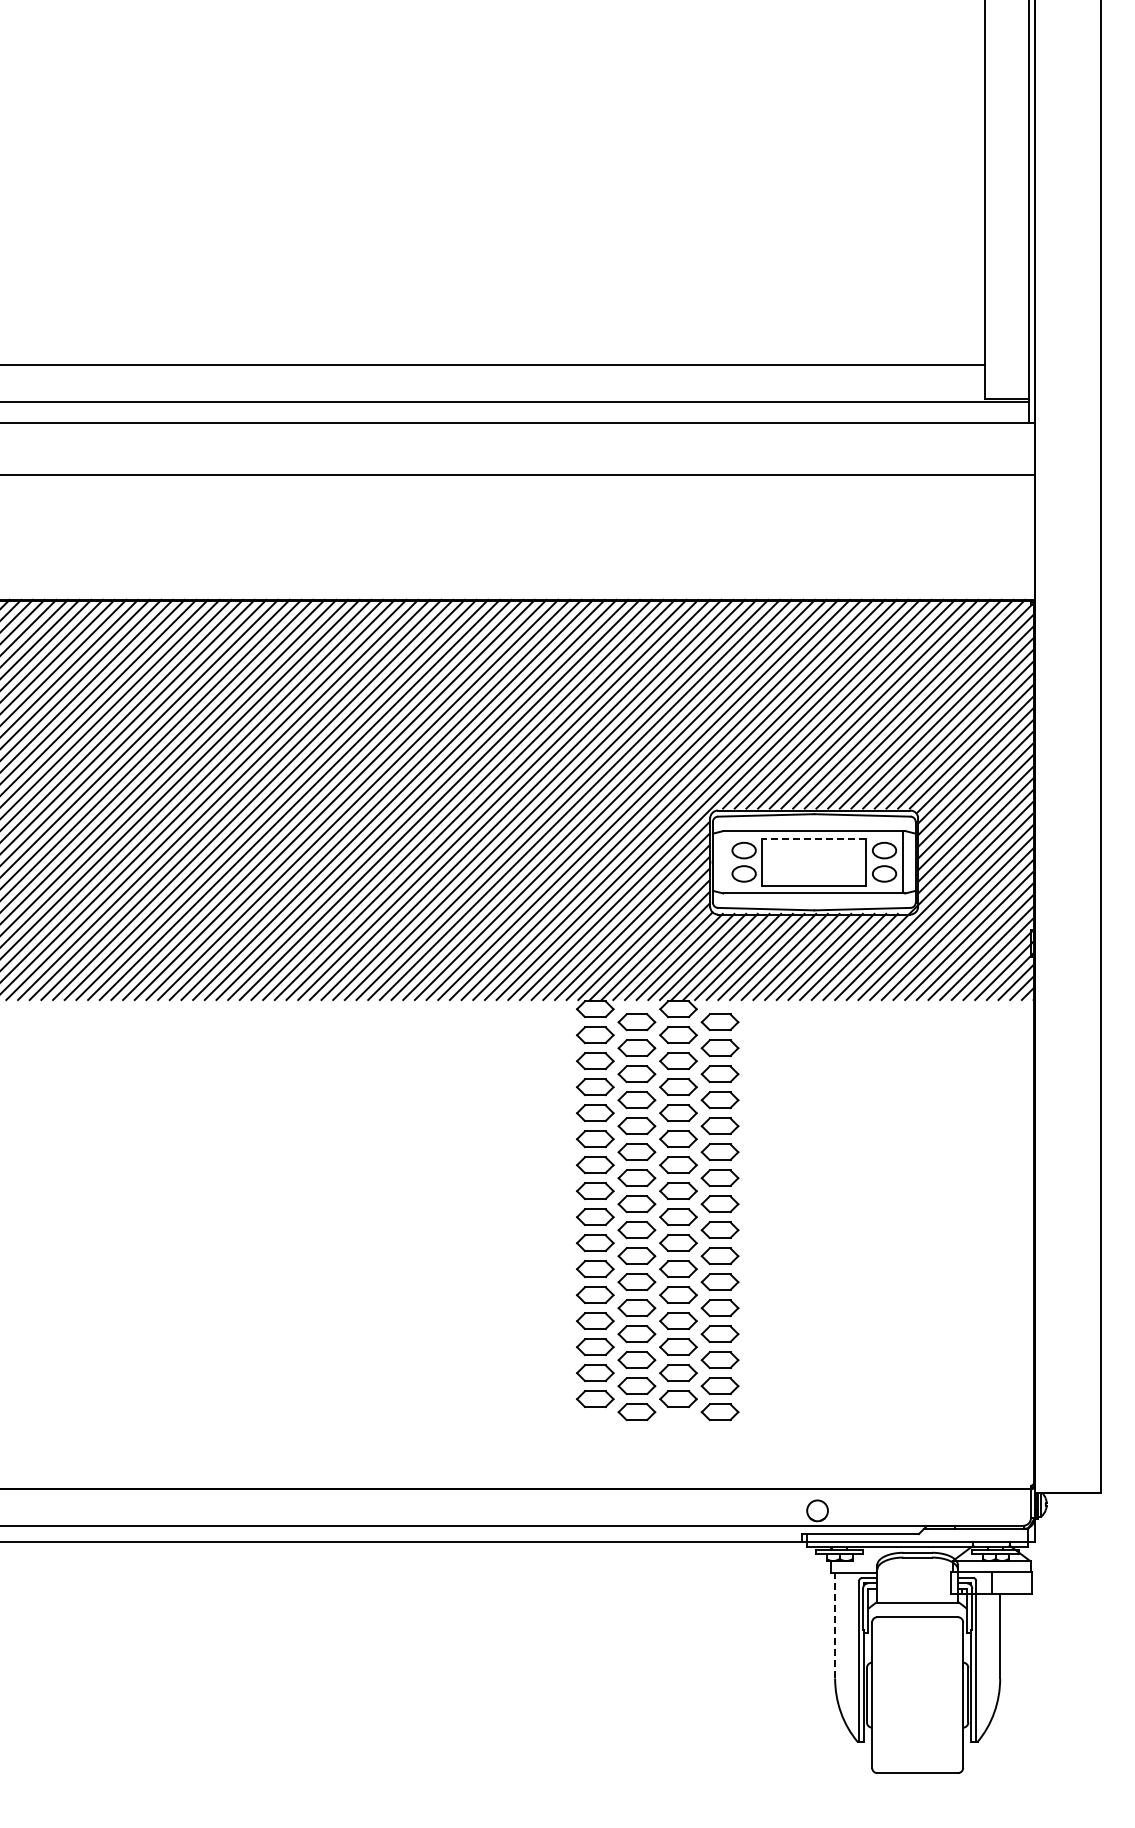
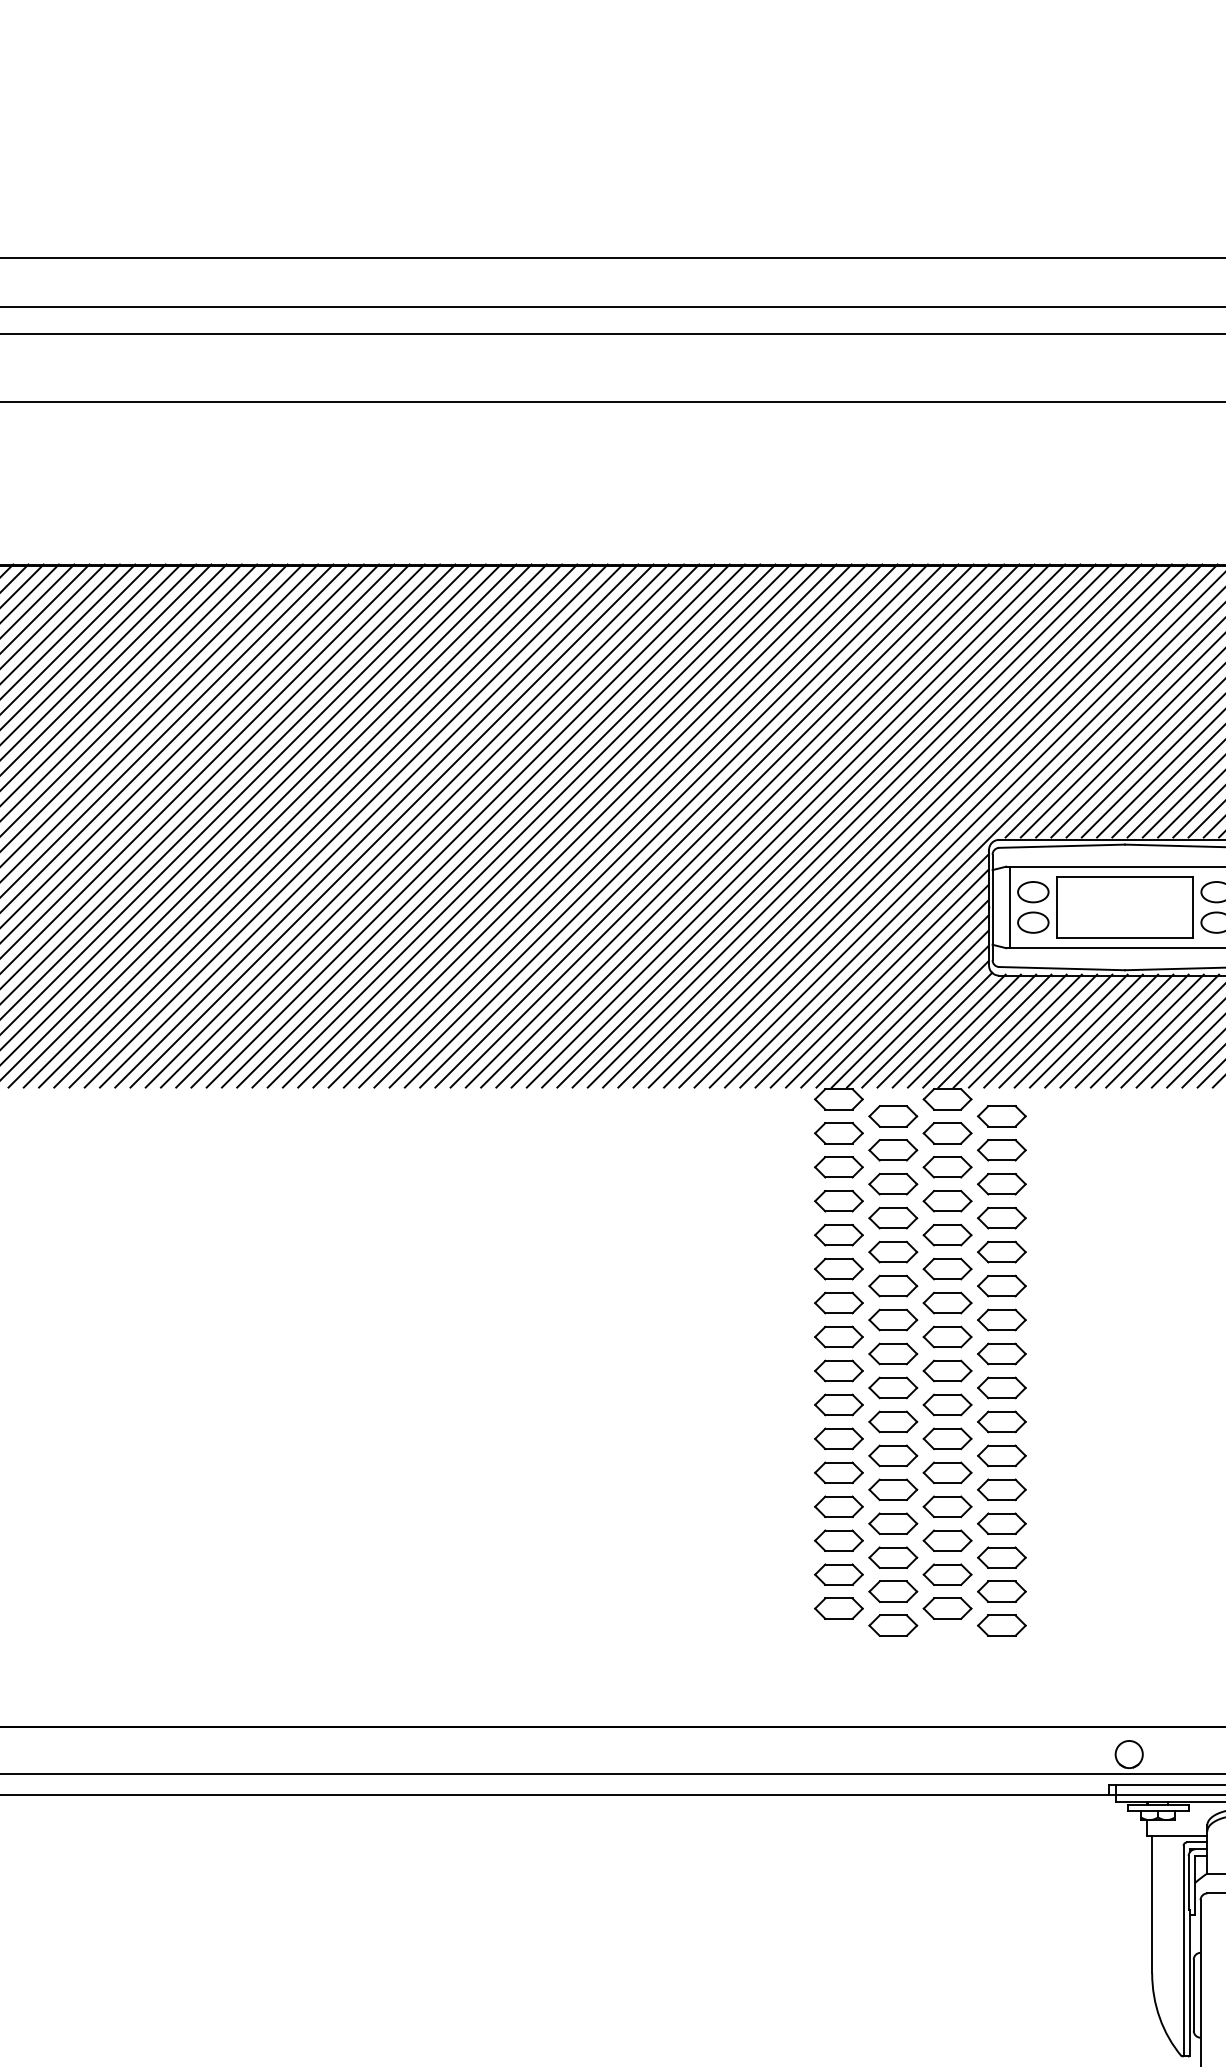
line: (814, 838) -> (1125, 876), dashed -> solid
line: (725, 862) -> (1008, 907), added
line: (835, 1625) -> (1152, 1904), dashed -> solid

